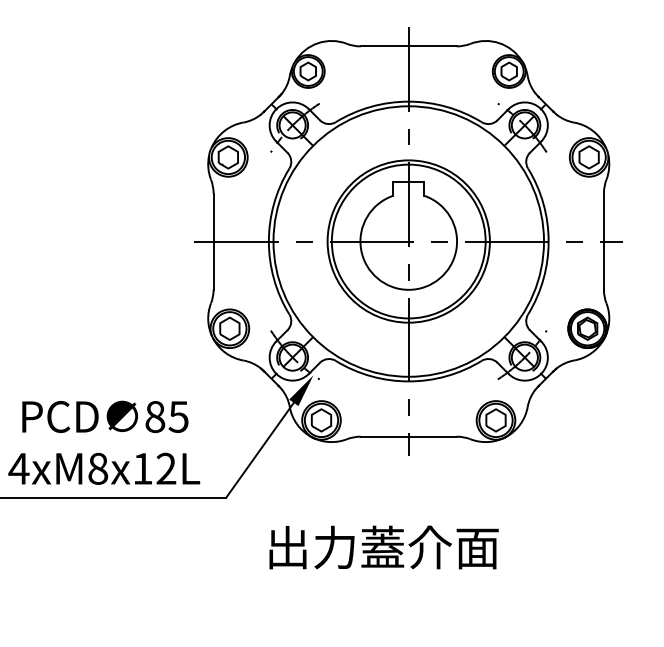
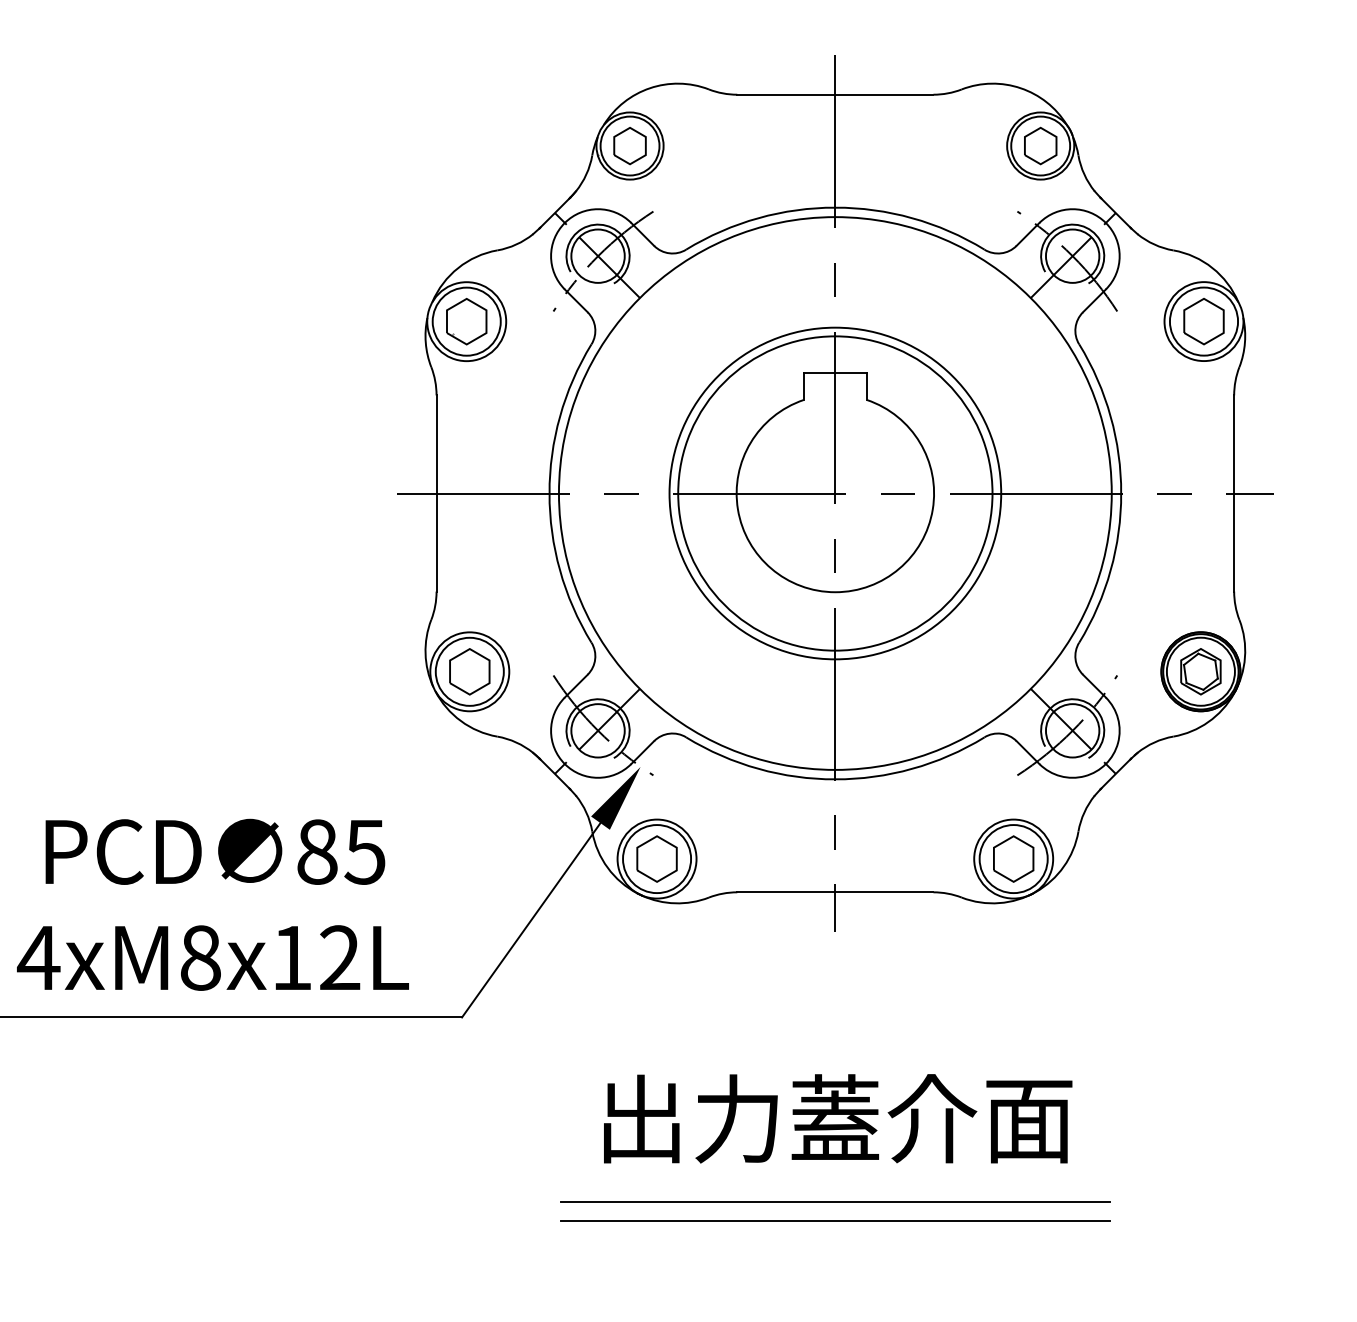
text: (383, 547) -> (836, 1118), moved
line: (408, 588) -> (834, 1202), added
line: (408, 597) -> (834, 1220), added

